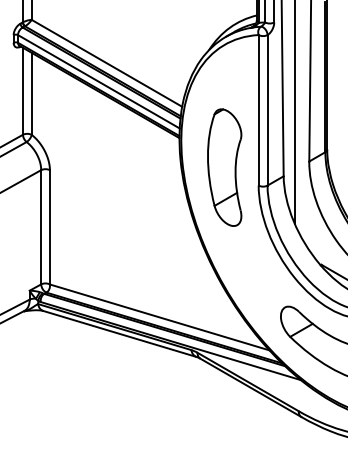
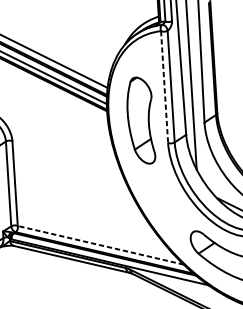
line: (258, 110) -> (164, 87), solid -> dashed
part: (224, 167) -> (140, 120), moved
line: (159, 317) -> (100, 245), solid -> dashed

